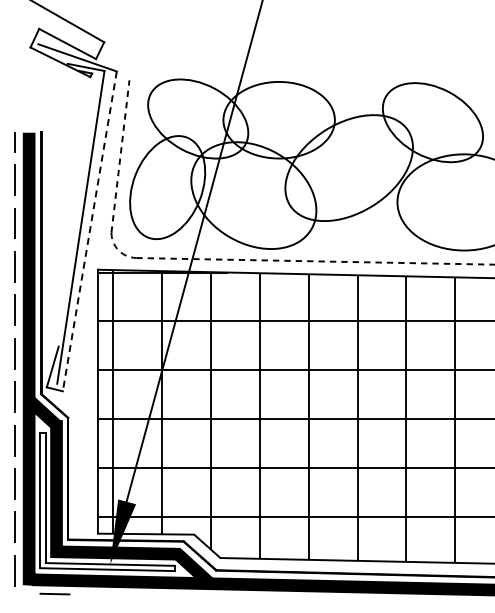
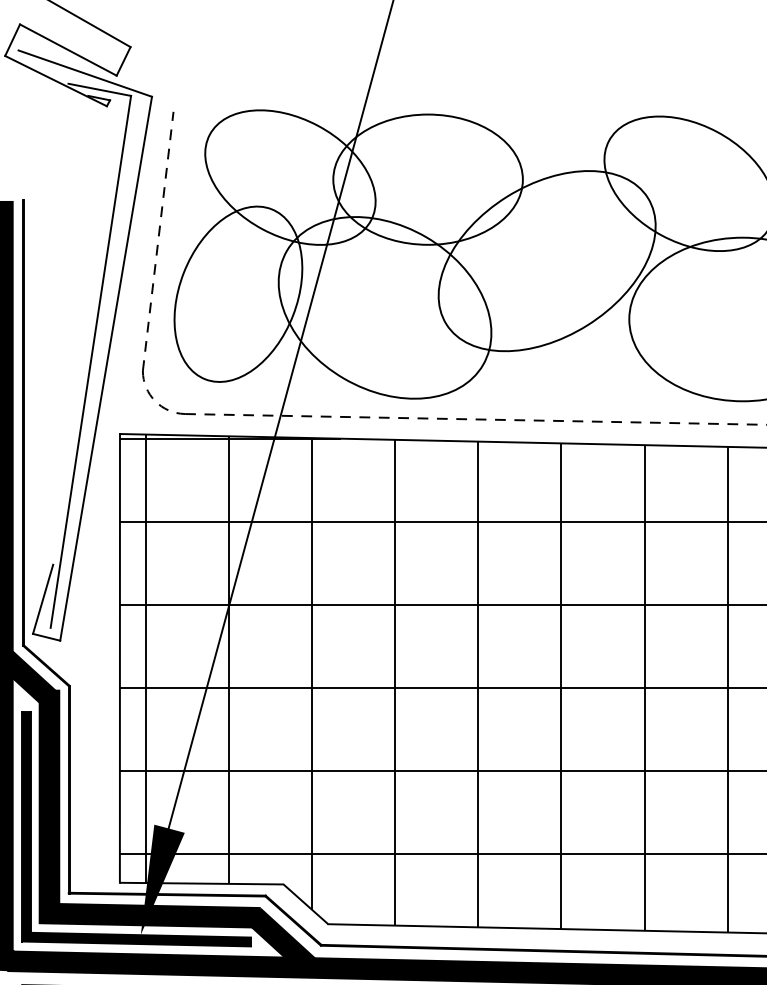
line: (89, 231) -> (105, 368), dashed -> solid
fill: (107, 502) -> (136, 829), added

